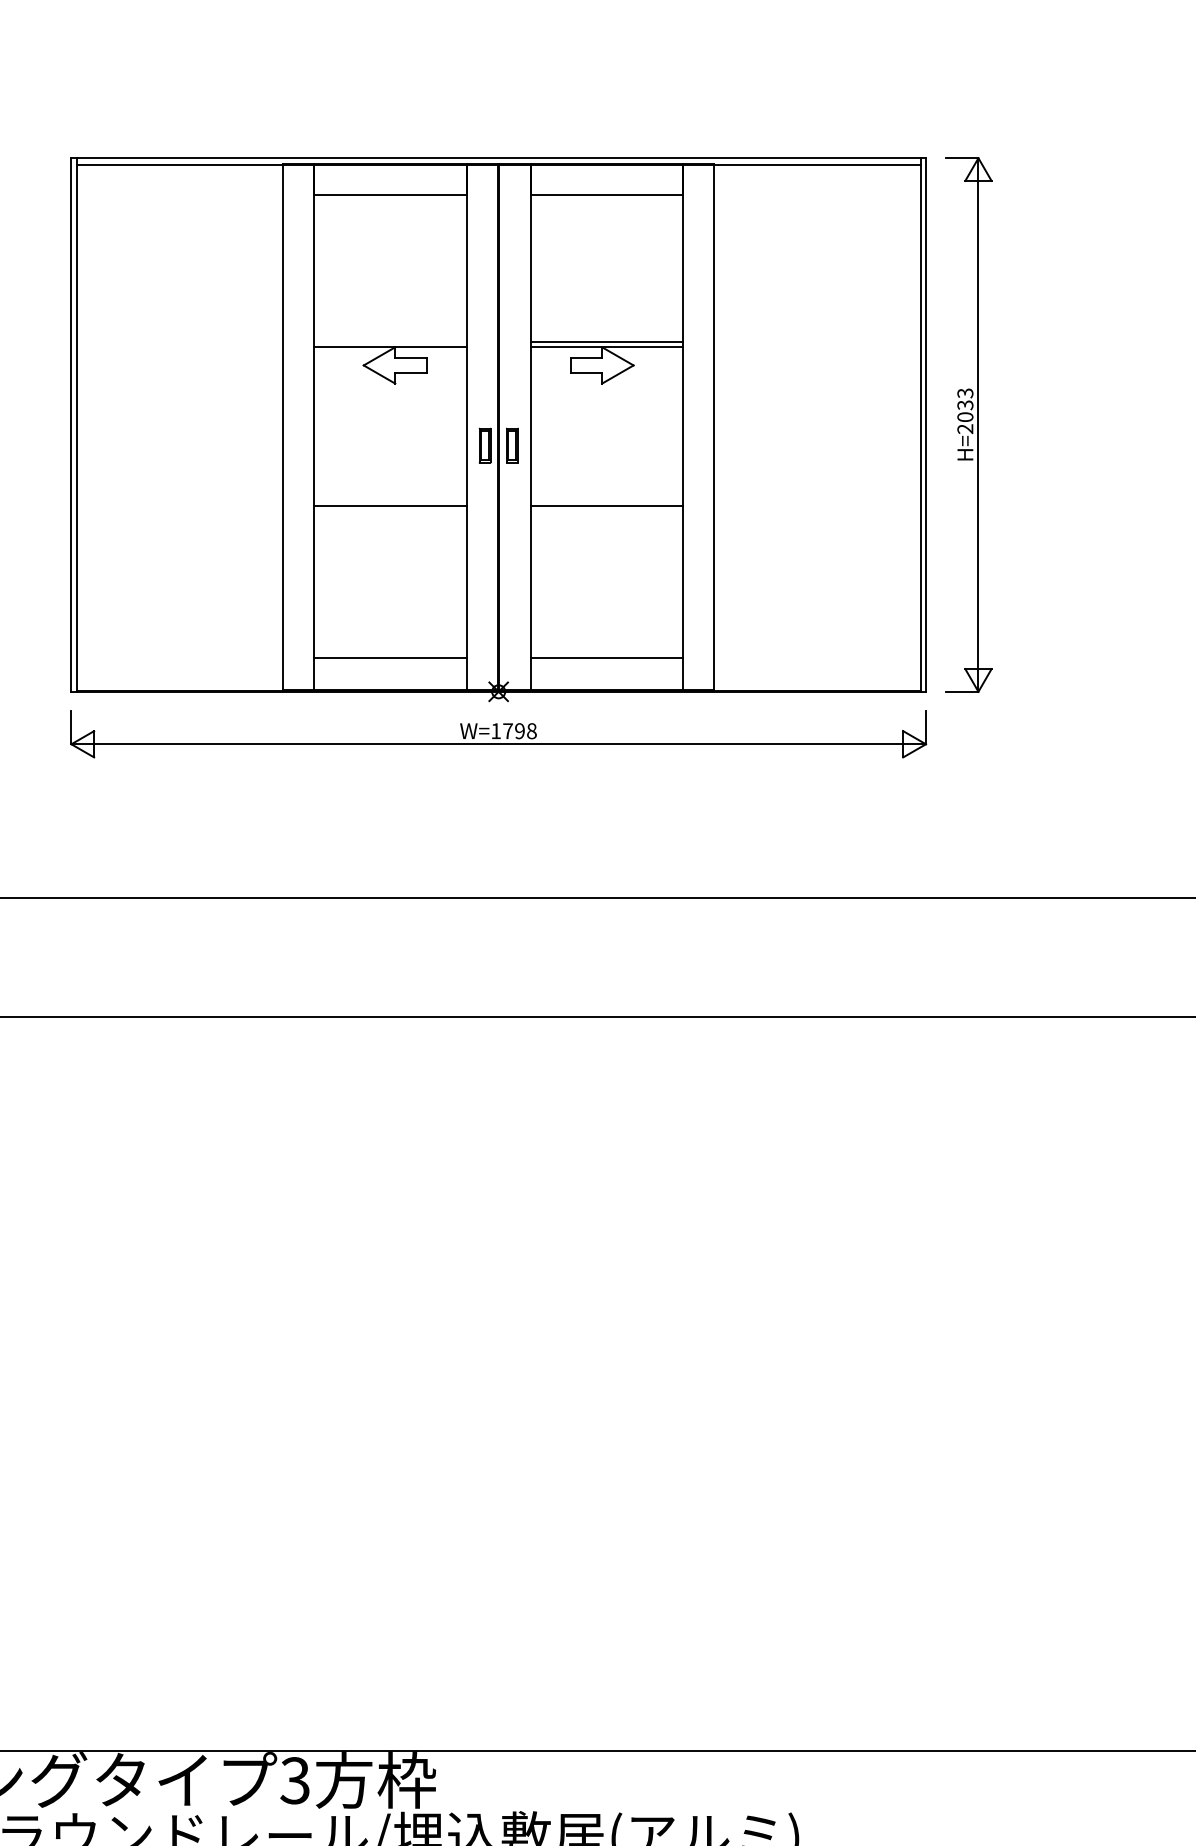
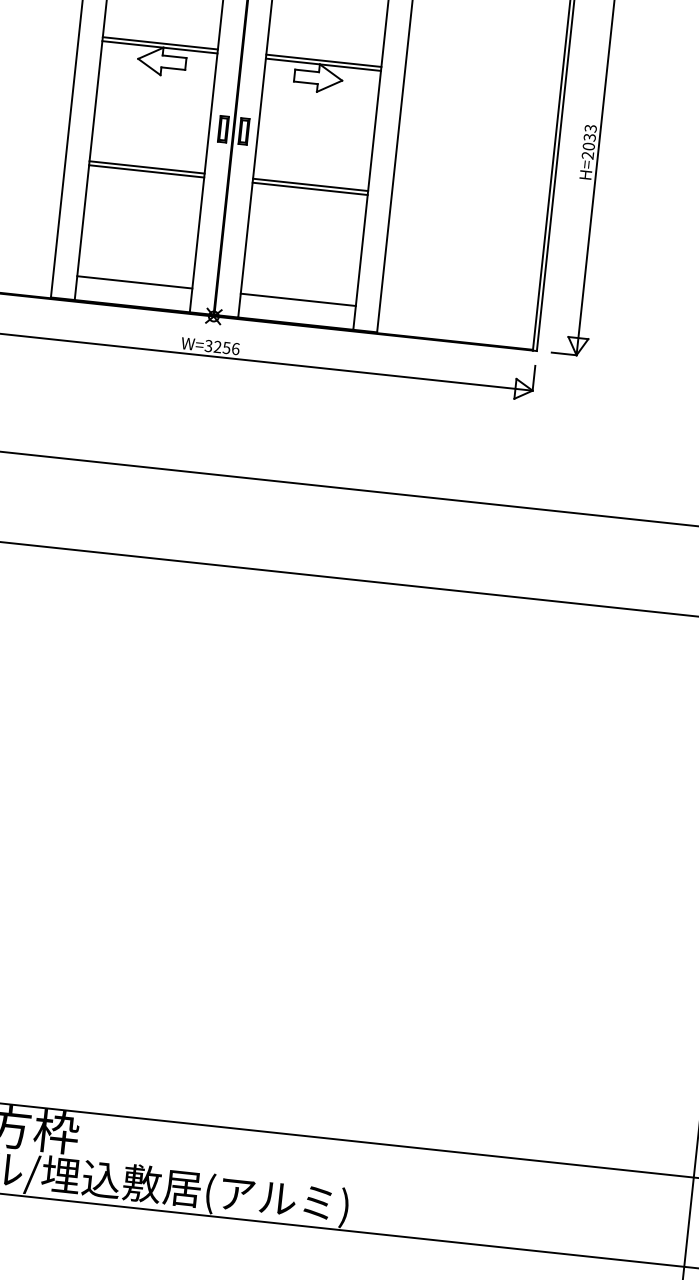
line: (390, 342) -> (160, 43), added
line: (390, 511) -> (146, 171), added
line: (606, 511) -> (309, 188), added
text: (513, 731) -> (221, 347), W=1798 -> W=3256

